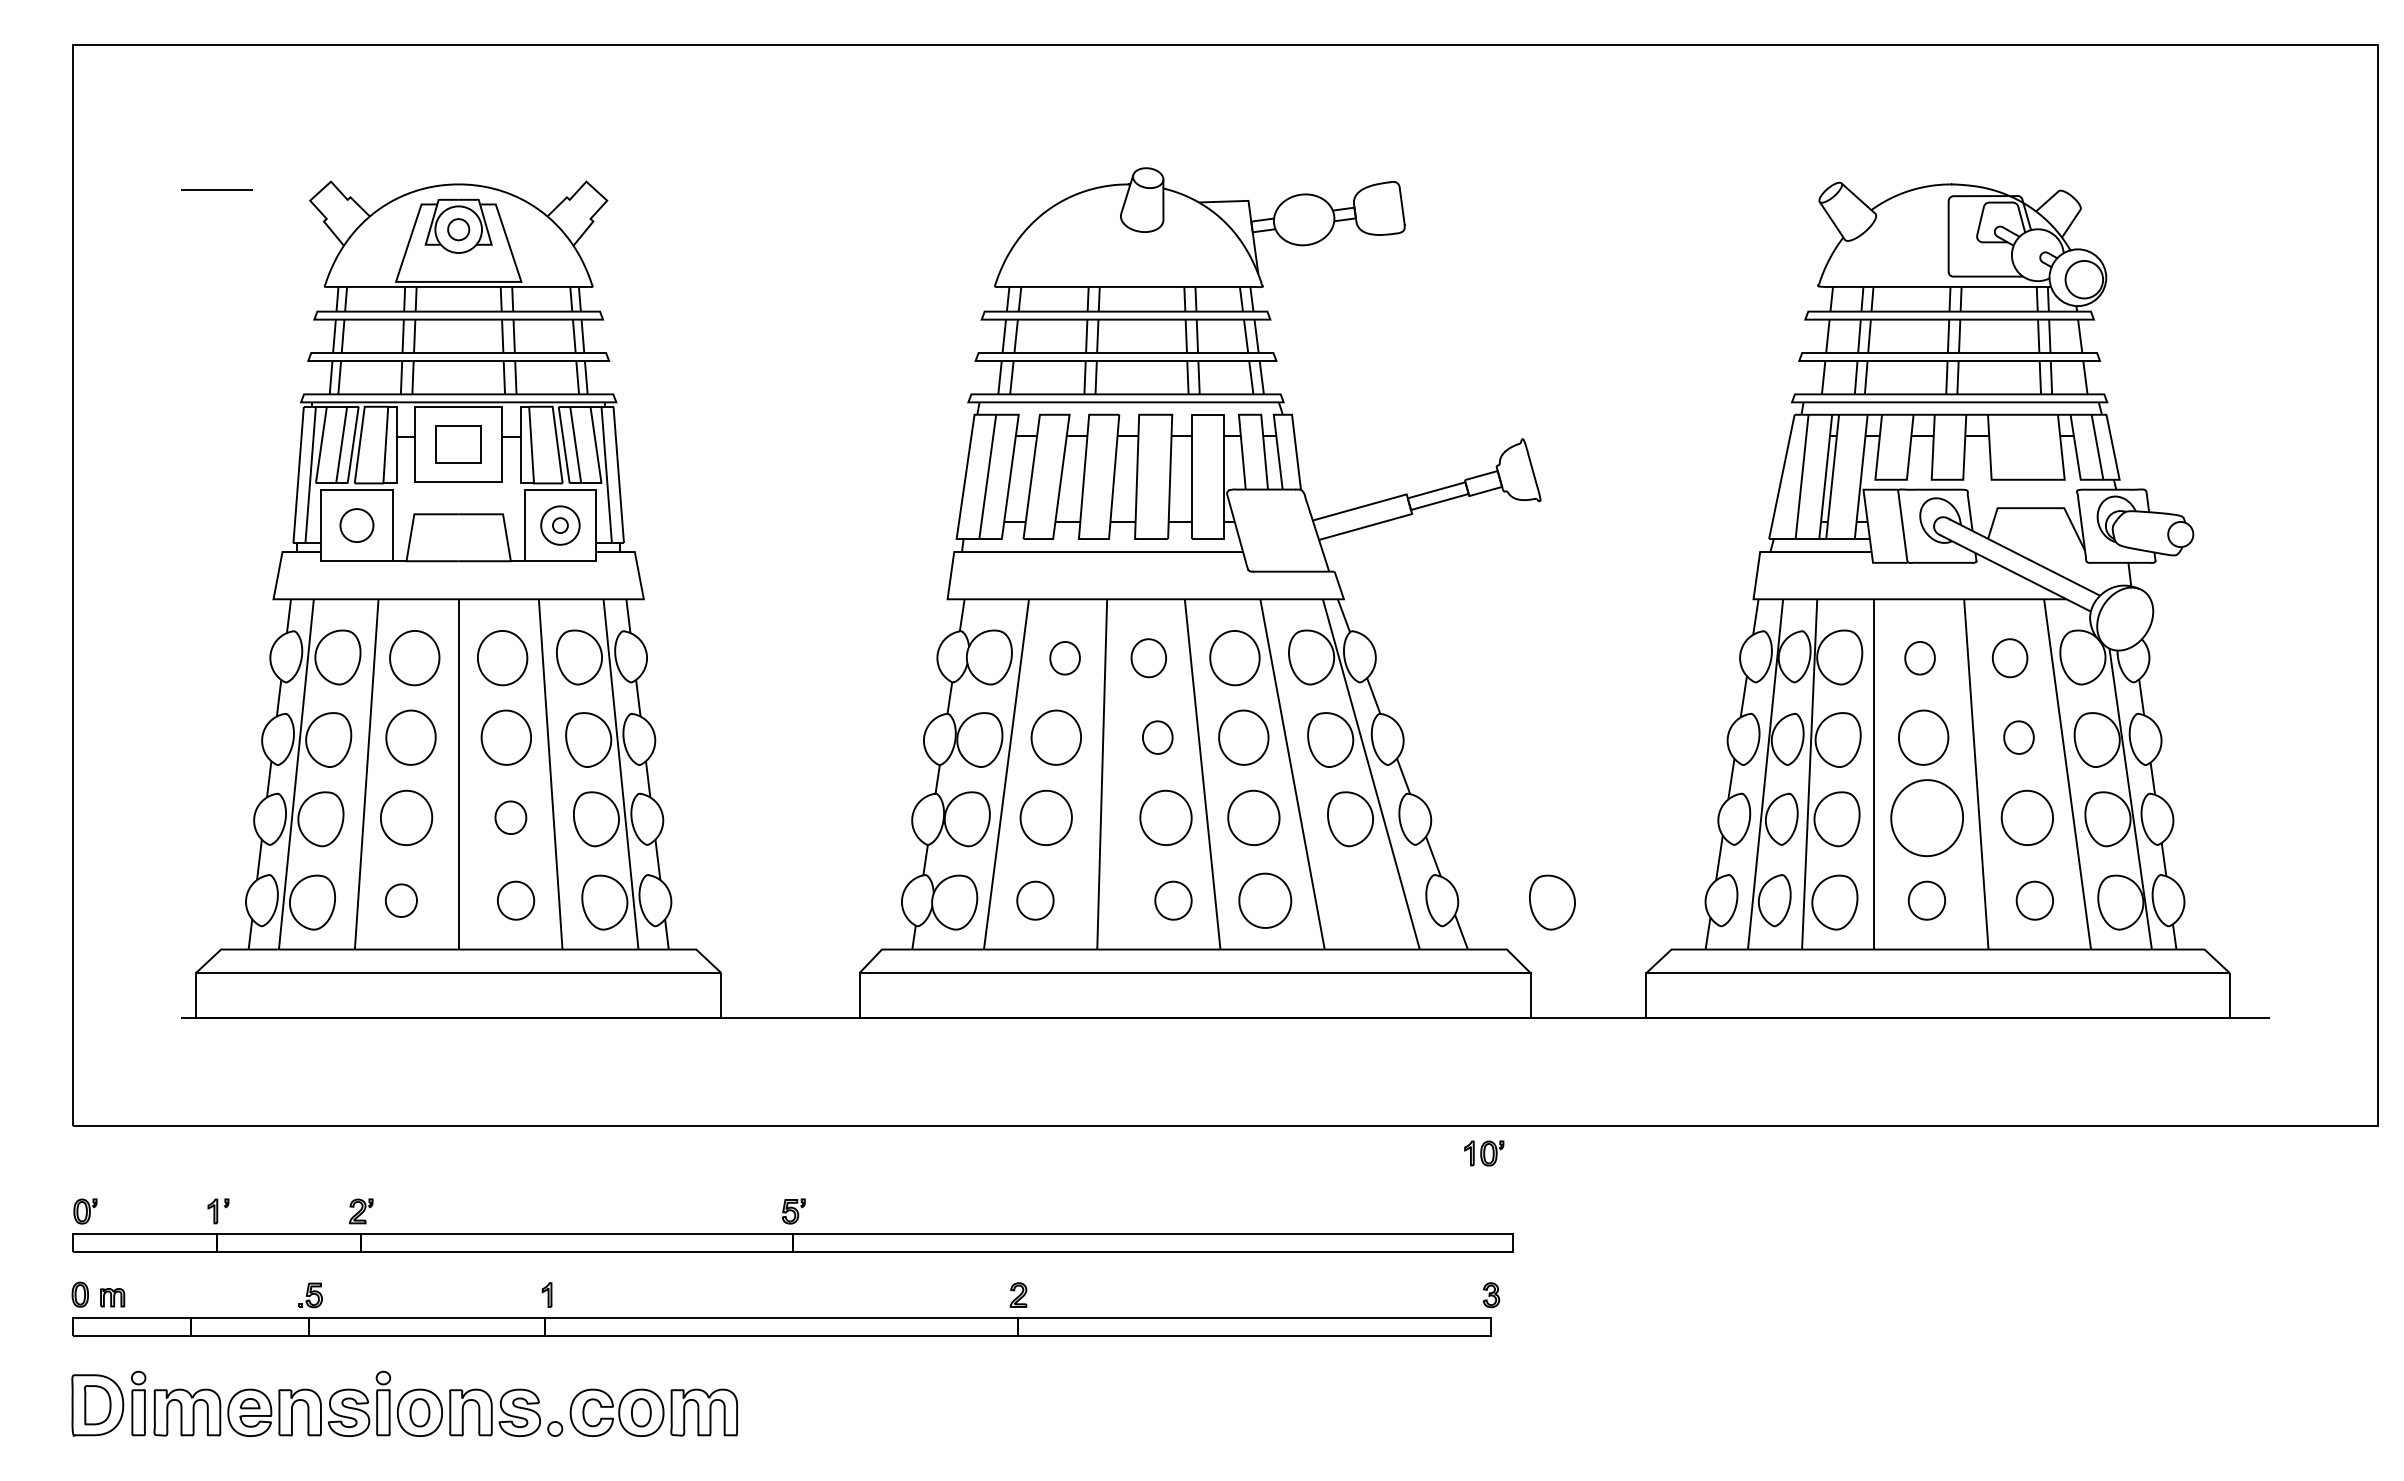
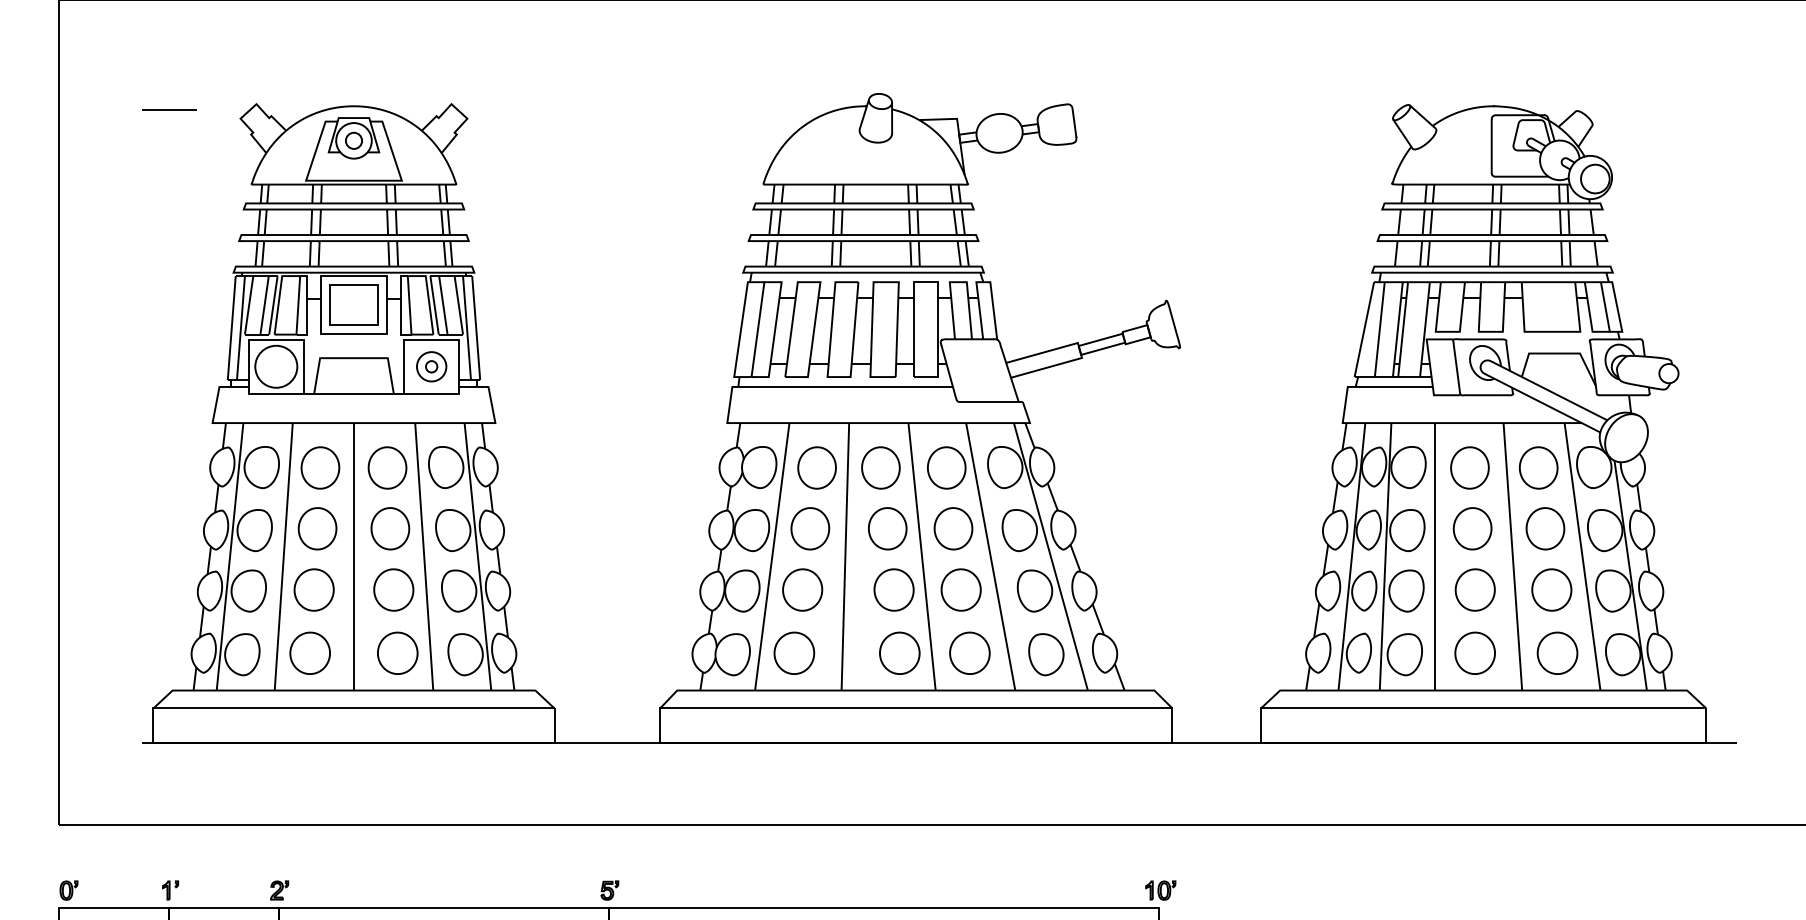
part: (458, 444) -> (353, 304), size x1.43
circle: (356, 525) -> (275, 366), size x1.67
part: (1064, 658) -> (816, 468), size x1.67
part: (1148, 658) -> (880, 468), size x1.43
part: (1919, 658) -> (1469, 468), size x1.67
part: (2009, 658) -> (1538, 468), size x1.43
part: (1157, 737) -> (887, 528), size x1.67
part: (2018, 737) -> (1545, 528), size x1.67
part: (510, 817) -> (393, 589), size x1.67
part: (1926, 817) -> (1474, 589), size x0.71
part: (401, 900) -> (310, 653), size x1.67
part: (515, 900) -> (397, 653), size x1.43
part: (1035, 900) -> (794, 653), size x1.43
part: (1173, 900) -> (899, 653), size x1.43
part: (1926, 900) -> (1474, 653), size x1.43
part: (2034, 900) -> (1557, 653), size x1.43
part: (1552, 902) -> (1046, 654), moved
part: (1484, 1153) -> (1160, 890), moved

